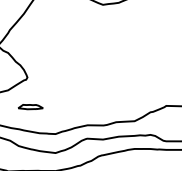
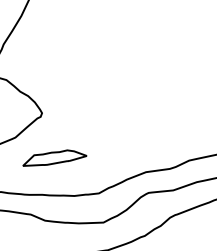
part: (30, 106) -> (53, 157), size x1.67

